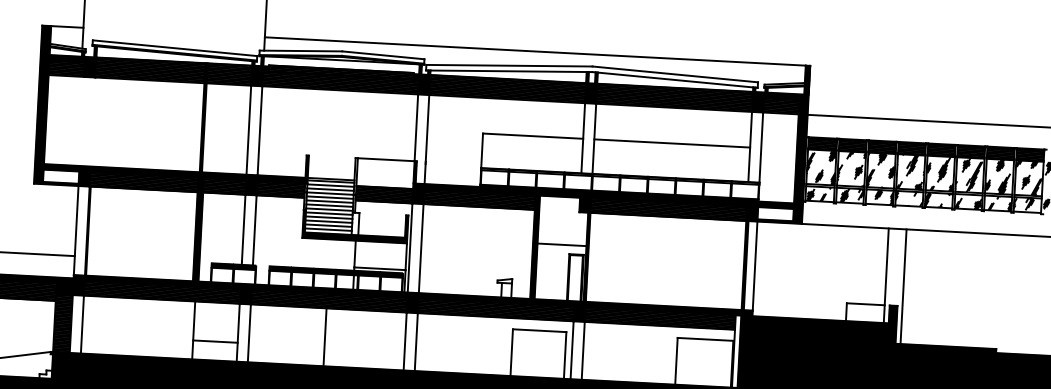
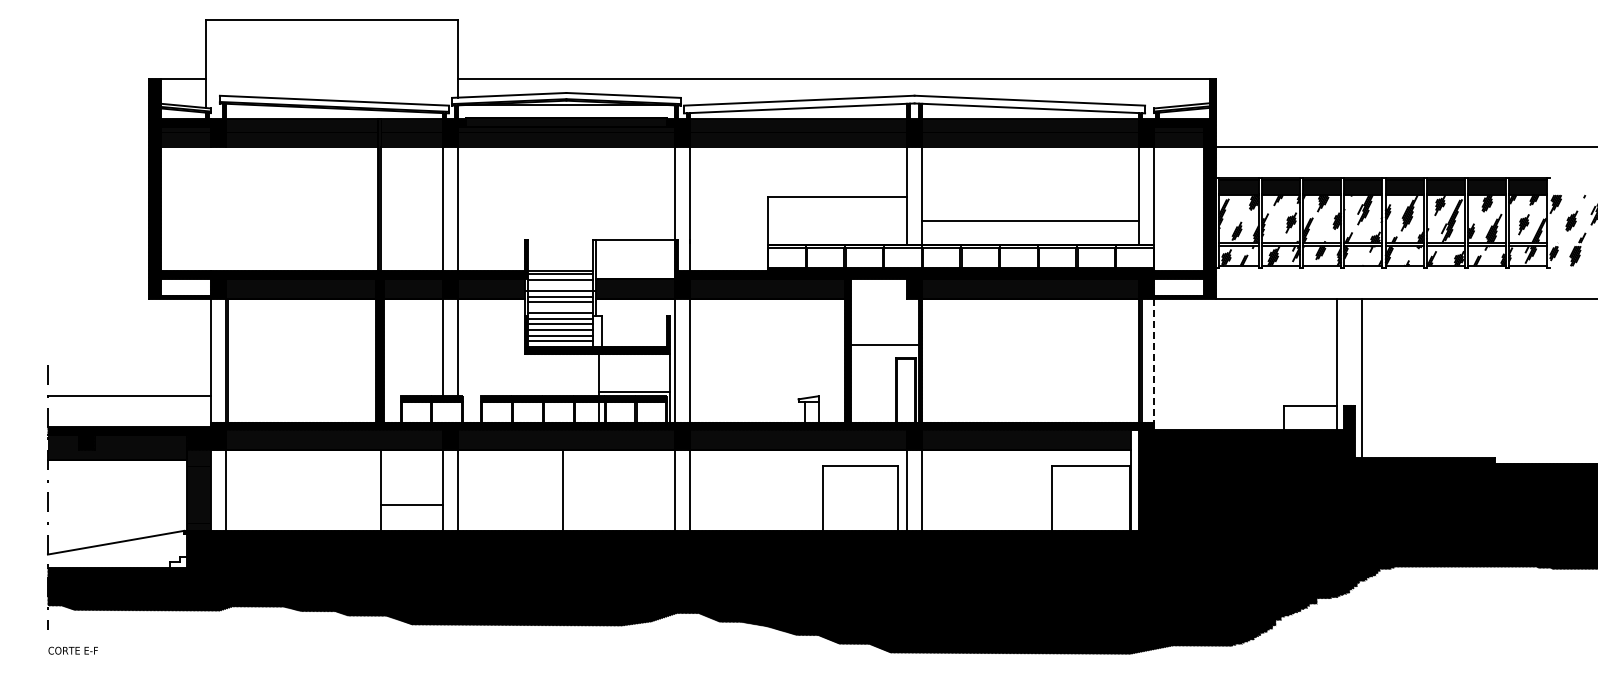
line: (672, 143) -> (1030, 220), moved
line: (330, 189) -> (559, 285), removed
line: (329, 205) -> (559, 307), removed
line: (755, 266) -> (1154, 360), solid -> dashed

